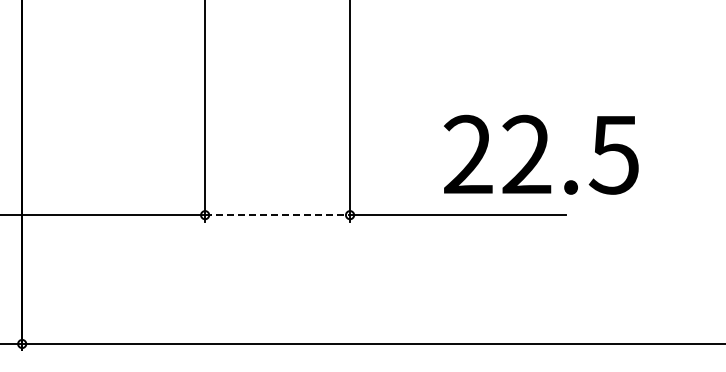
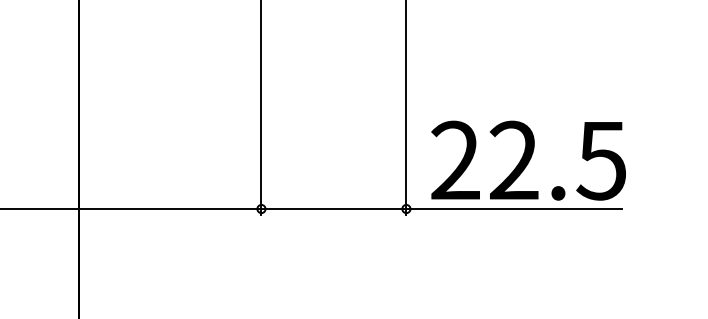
text: (541, 154) -> (528, 160), moved
line: (278, 215) -> (334, 209), dashed -> solid

